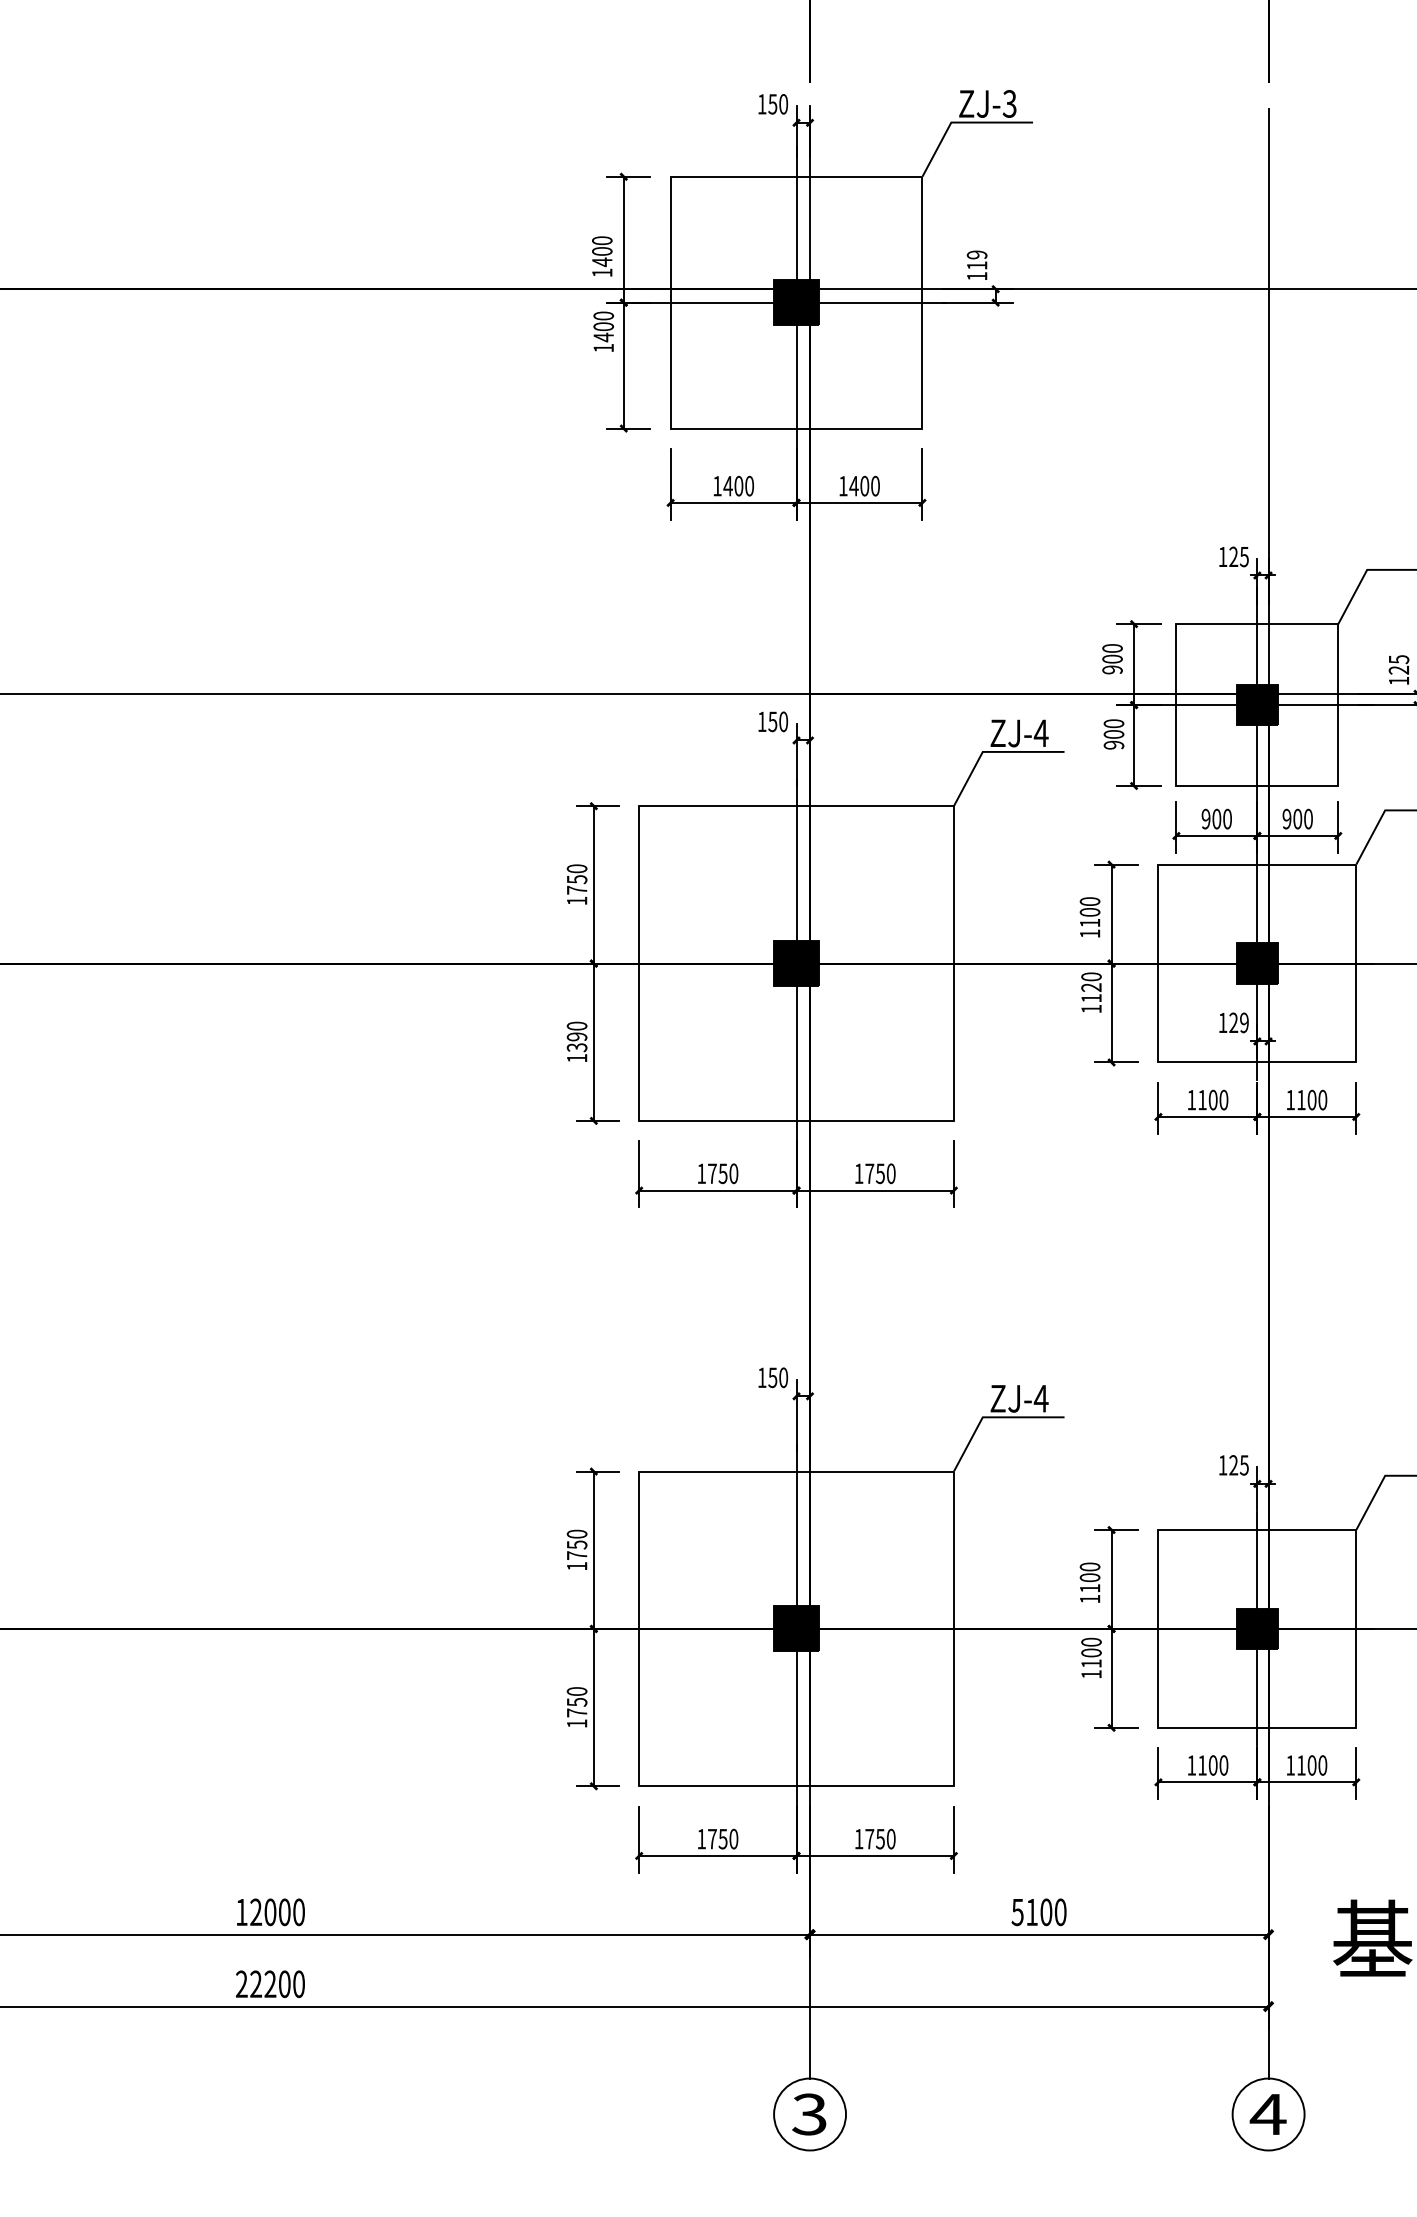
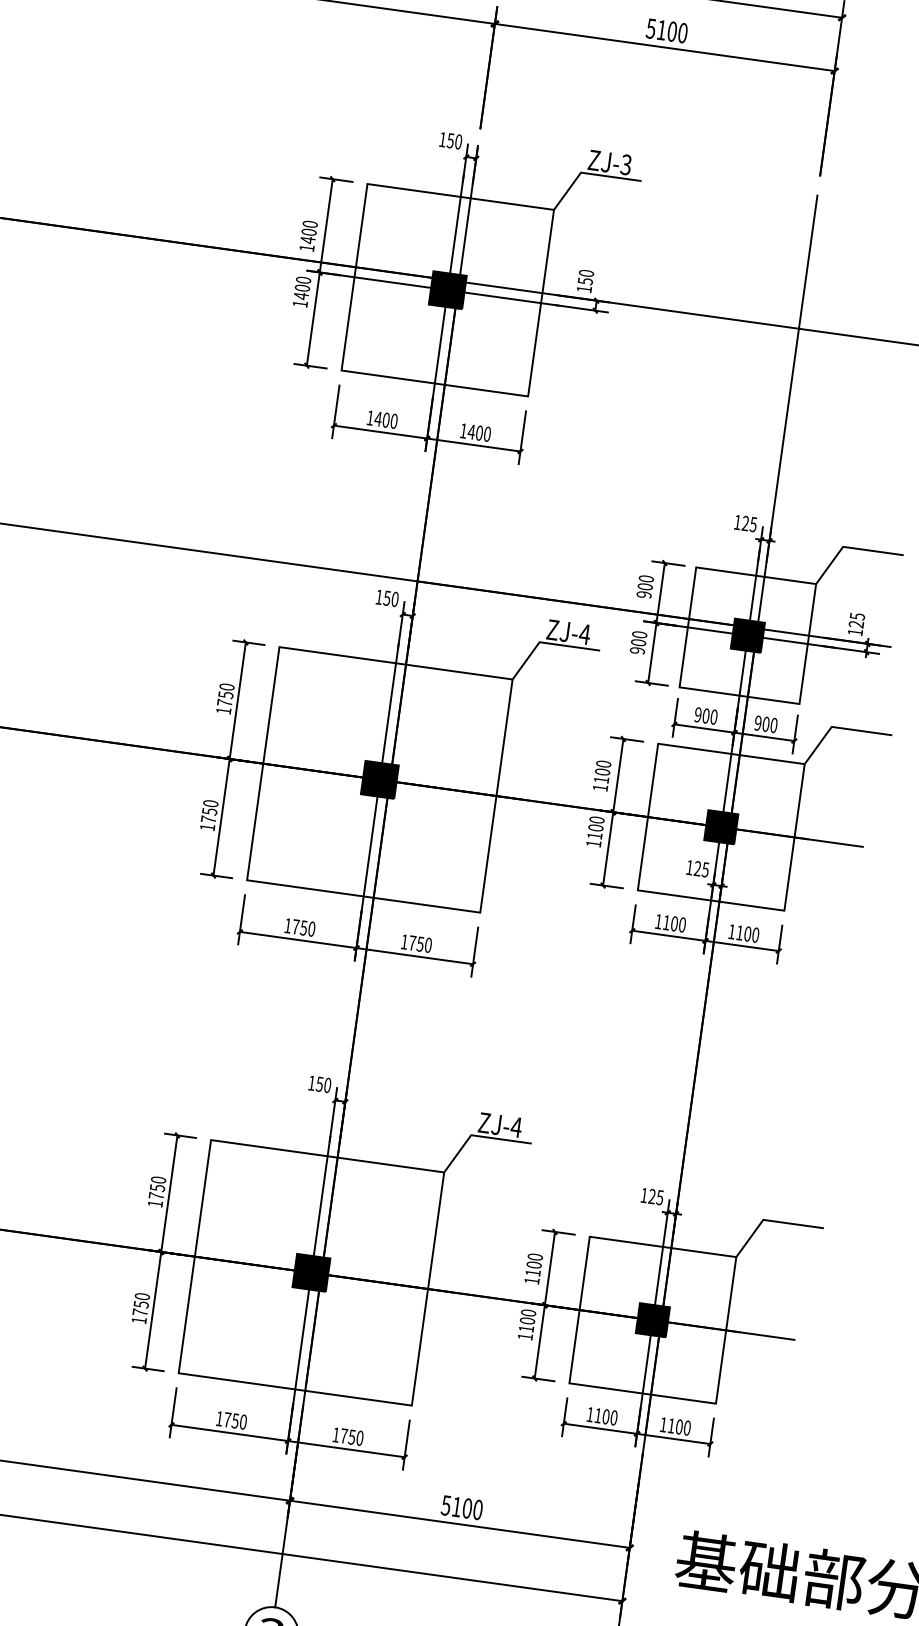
text: (977, 260) -> (586, 277), 119 -> 150
text: (1091, 987) -> (595, 827), 1120 -> 1100
text: (1243, 1022) -> (704, 869), 129 -> 125
text: (576, 1042) -> (208, 815), 1390 -> 1750

